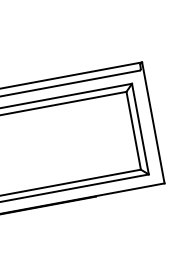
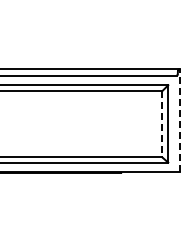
line: (152, 122) -> (179, 120), solid -> dashed
line: (133, 131) -> (162, 124), solid -> dashed

